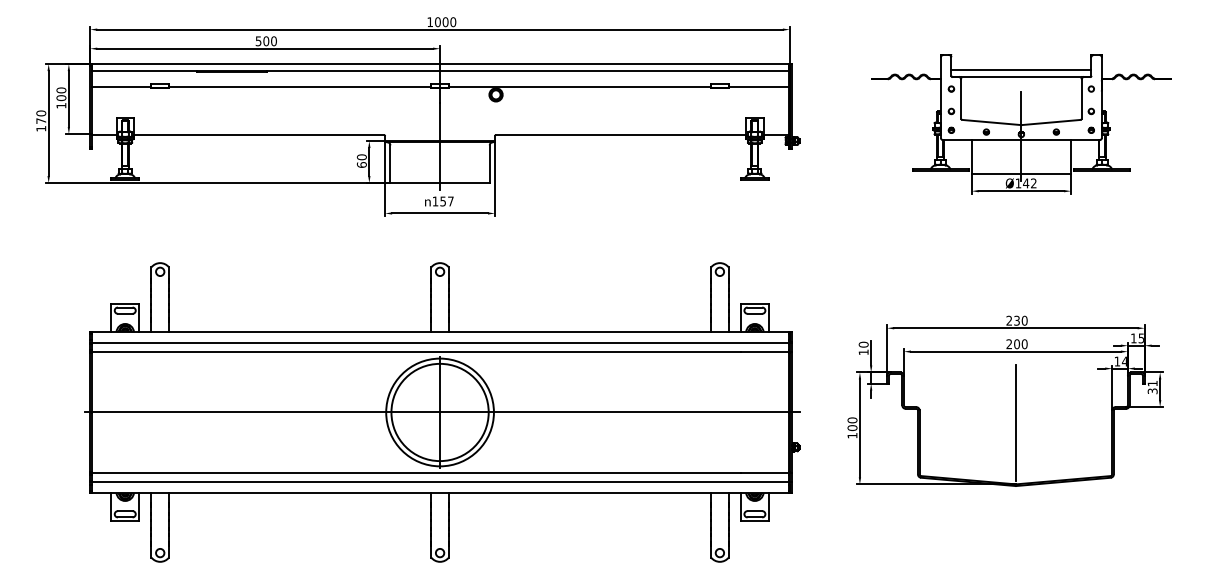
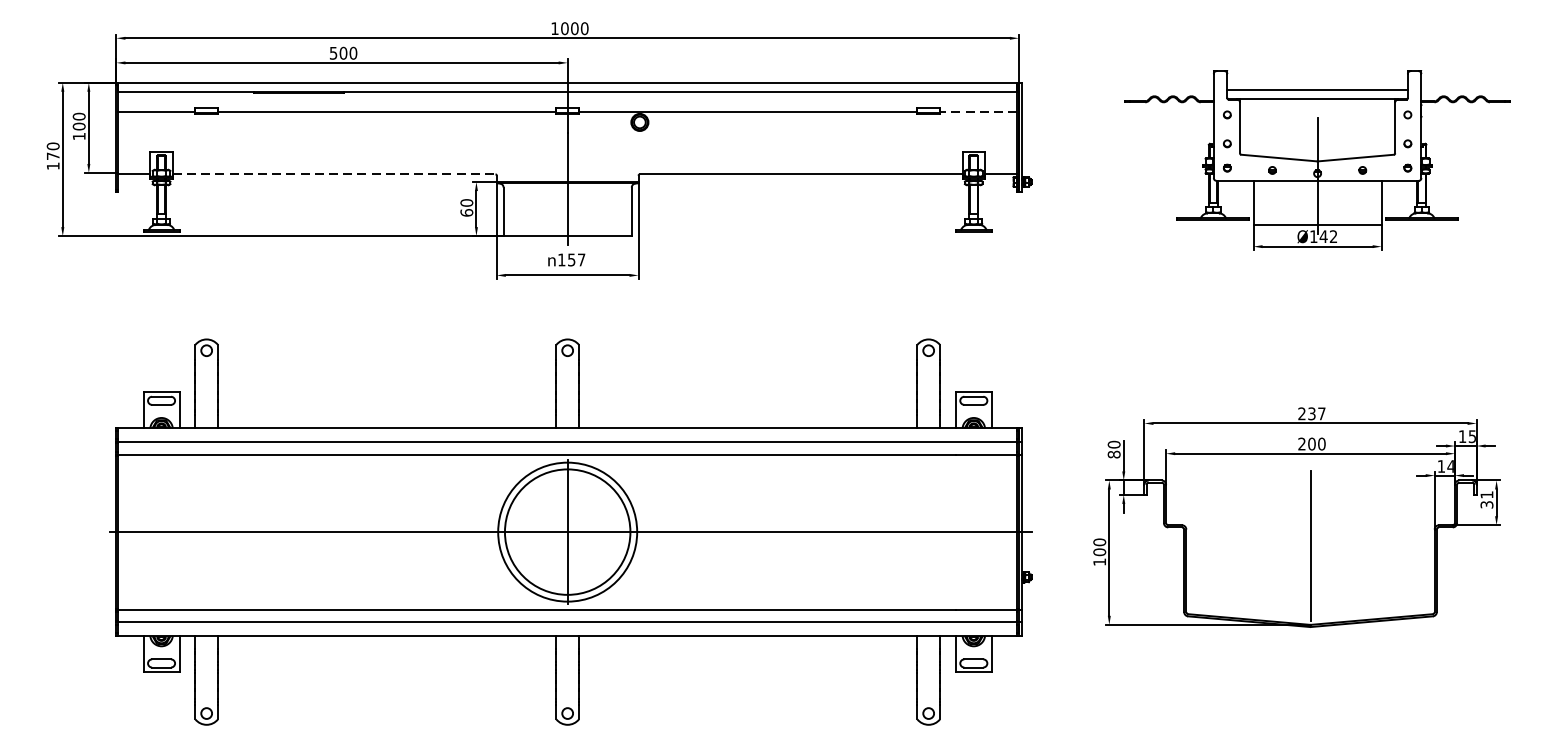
line: (758, 86) -> (978, 111), solid -> dashed
line: (259, 135) -> (334, 174), solid -> dashed
text: (1024, 320) -> (1321, 413), 230 -> 237
text: (863, 352) -> (1113, 454), 10 -> 80

